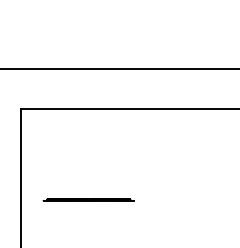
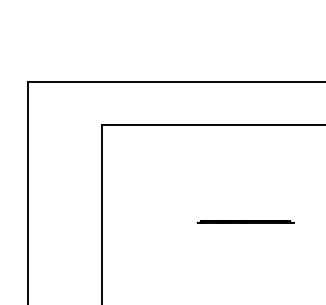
line: (88, 199) -> (245, 221), moved

